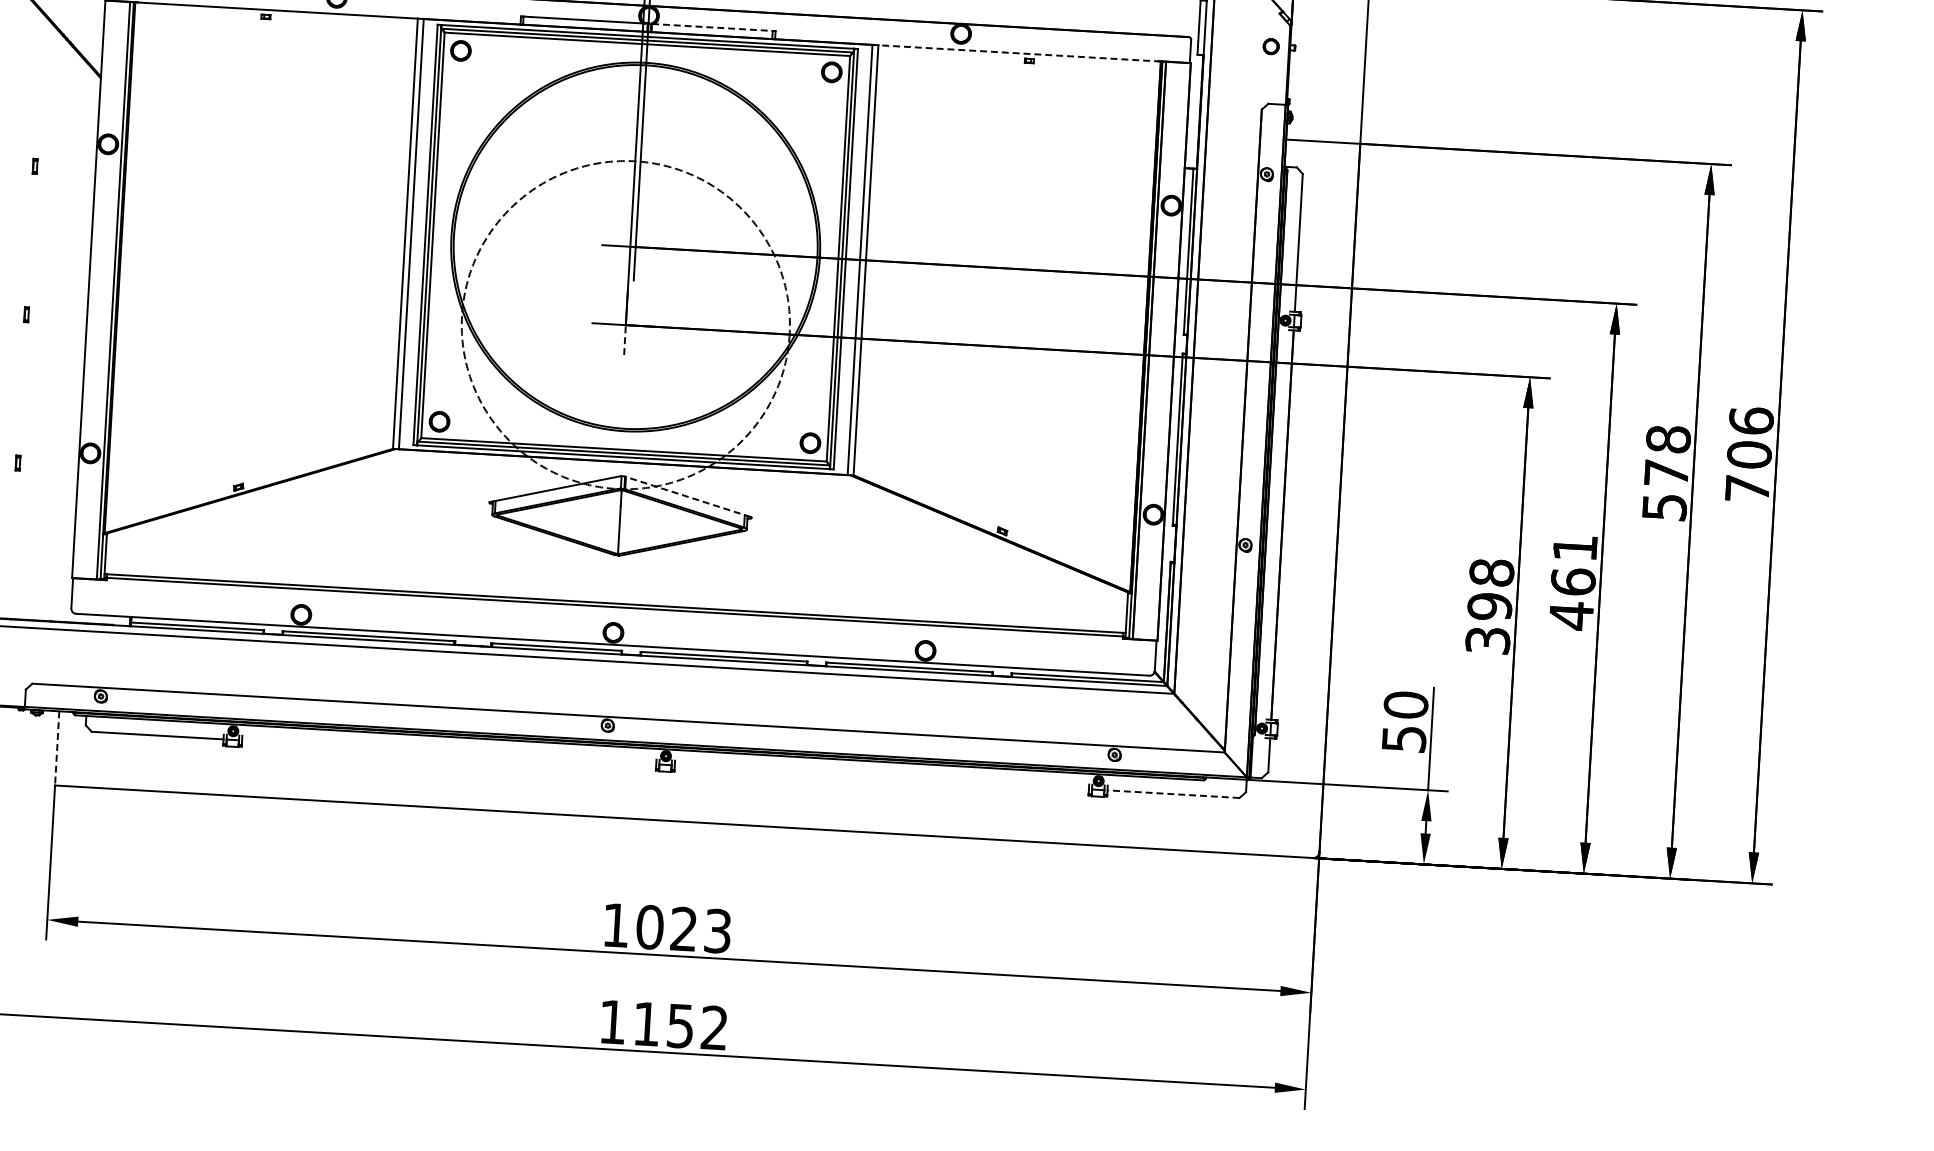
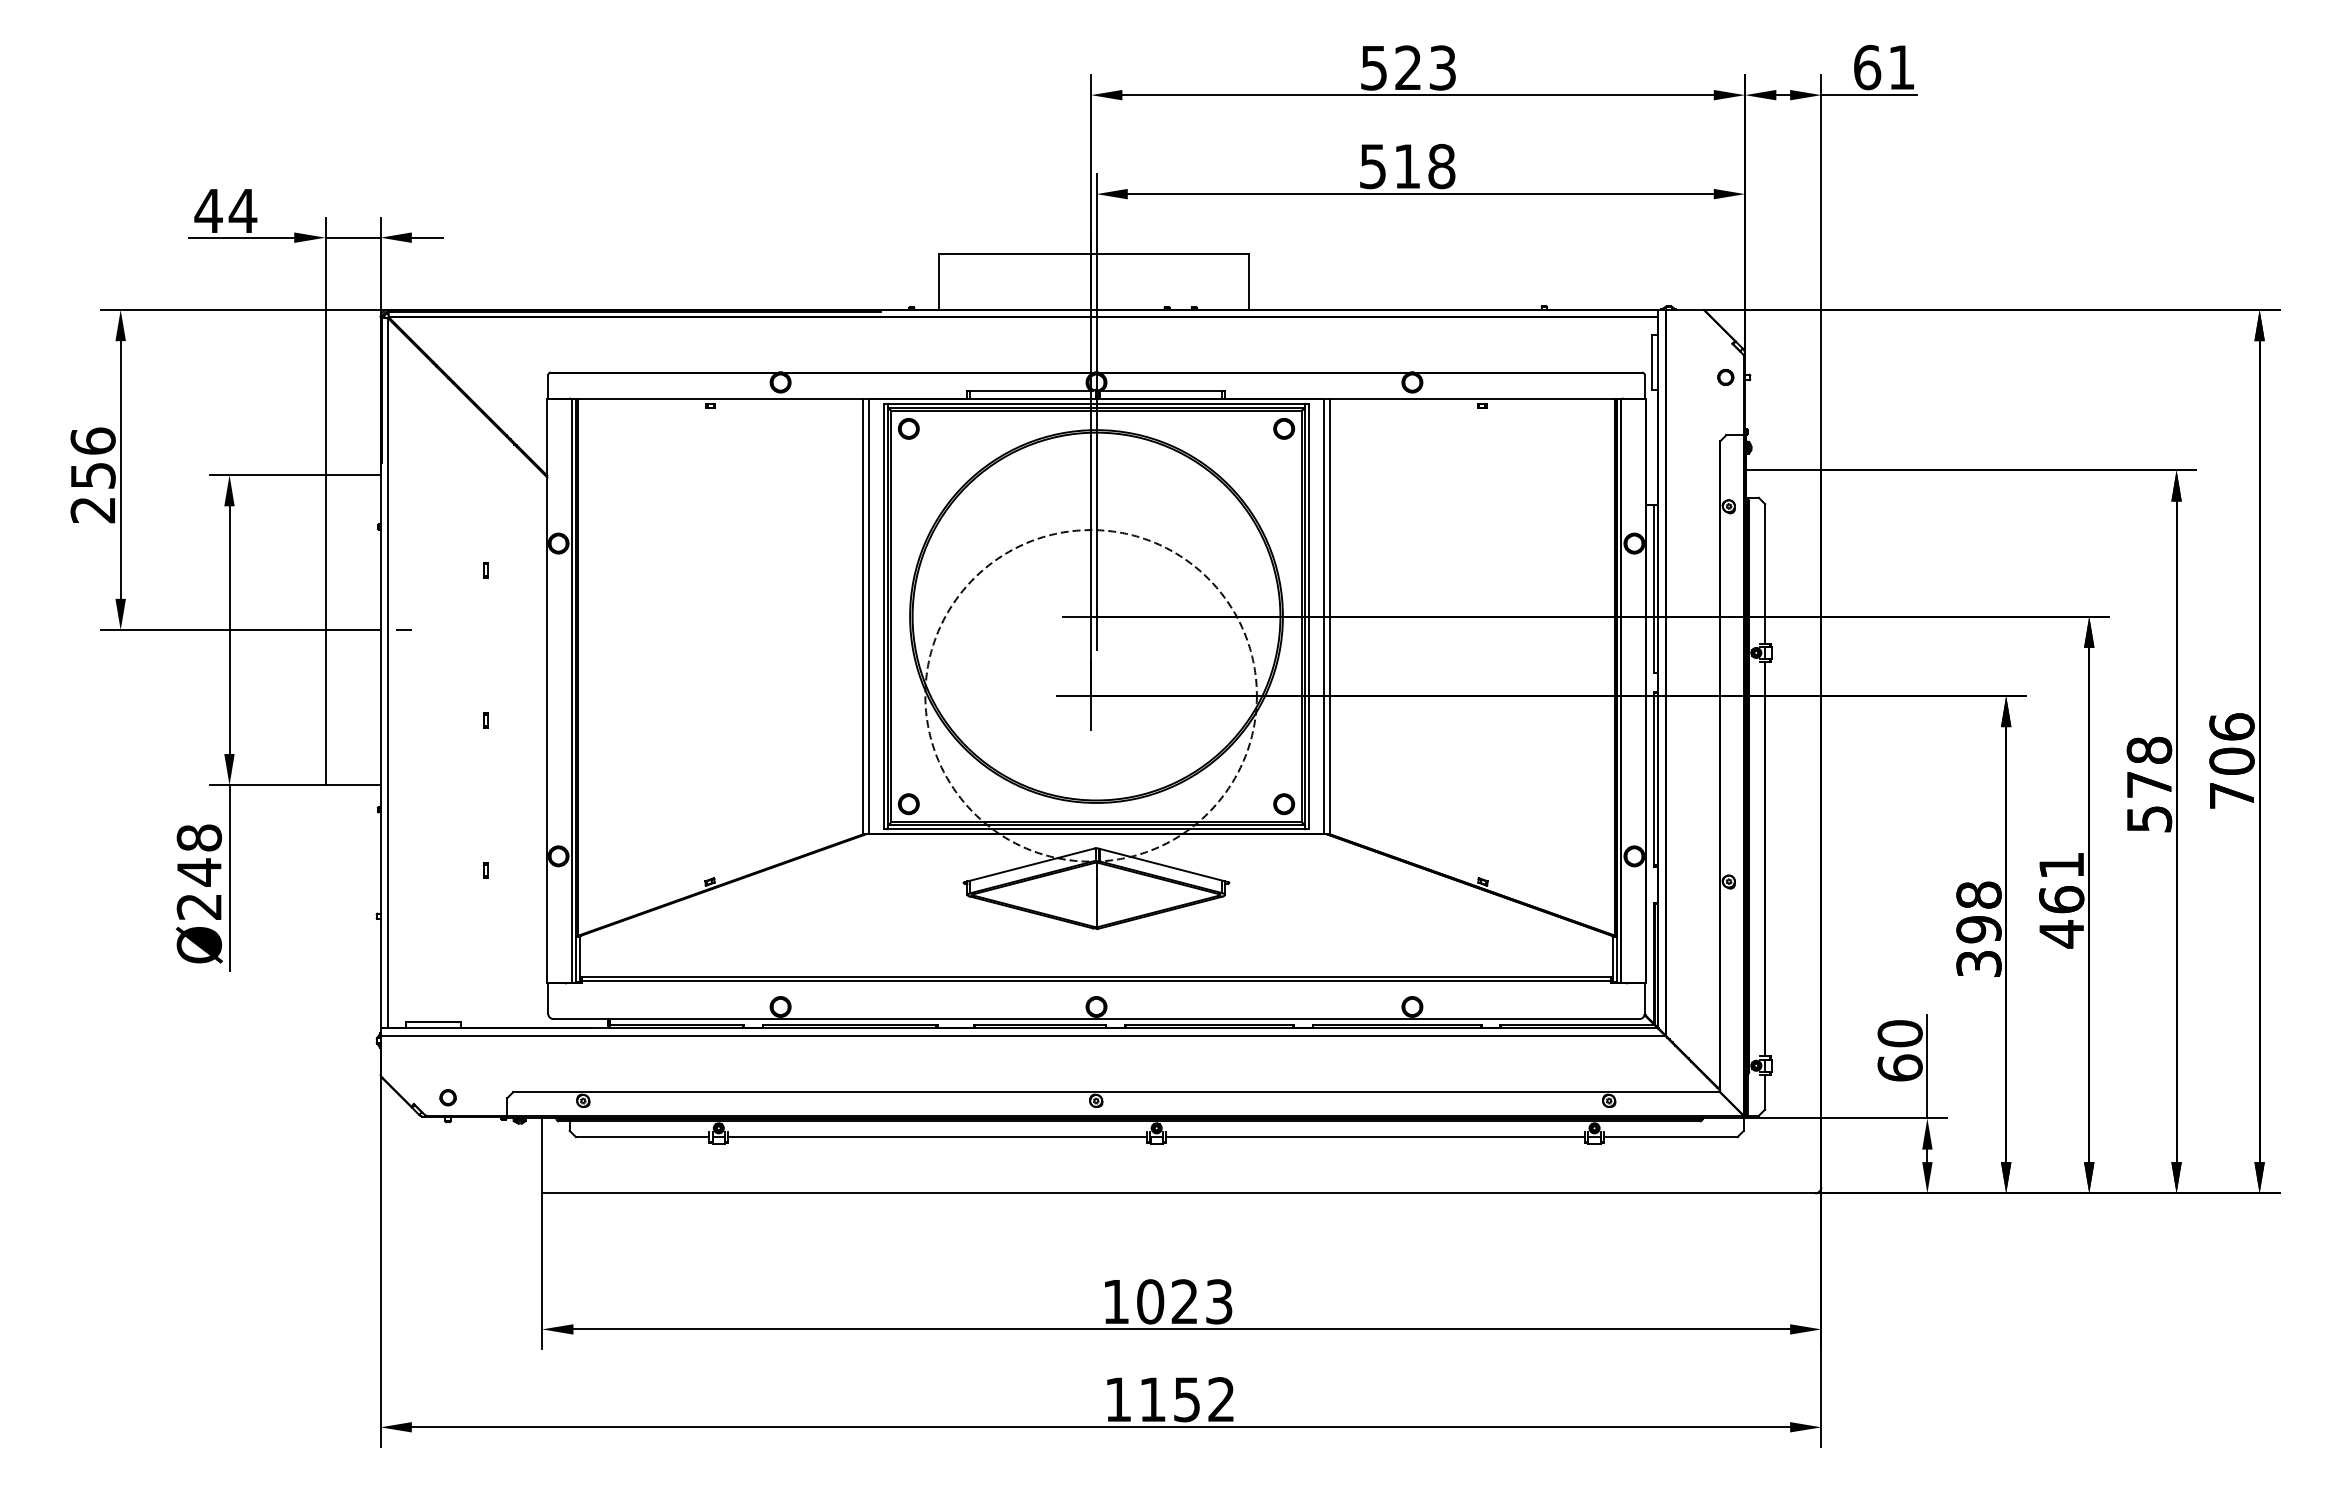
line: (712, 27) -> (1161, 390), dashed -> solid
line: (1019, 53) -> (1472, 398), dashed -> solid
line: (625, 342) -> (1091, 713), dashed -> solid
line: (687, 496) -> (1163, 865), dashed -> solid
text: (1403, 738) -> (1899, 1067), 50 -> 60
line: (57, 748) -> (542, 1155), dashed -> solid
line: (448, 752) -> (937, 1137), added
line: (881, 777) -> (1375, 1137), added
line: (1173, 794) -> (1670, 1137), dashed -> solid

